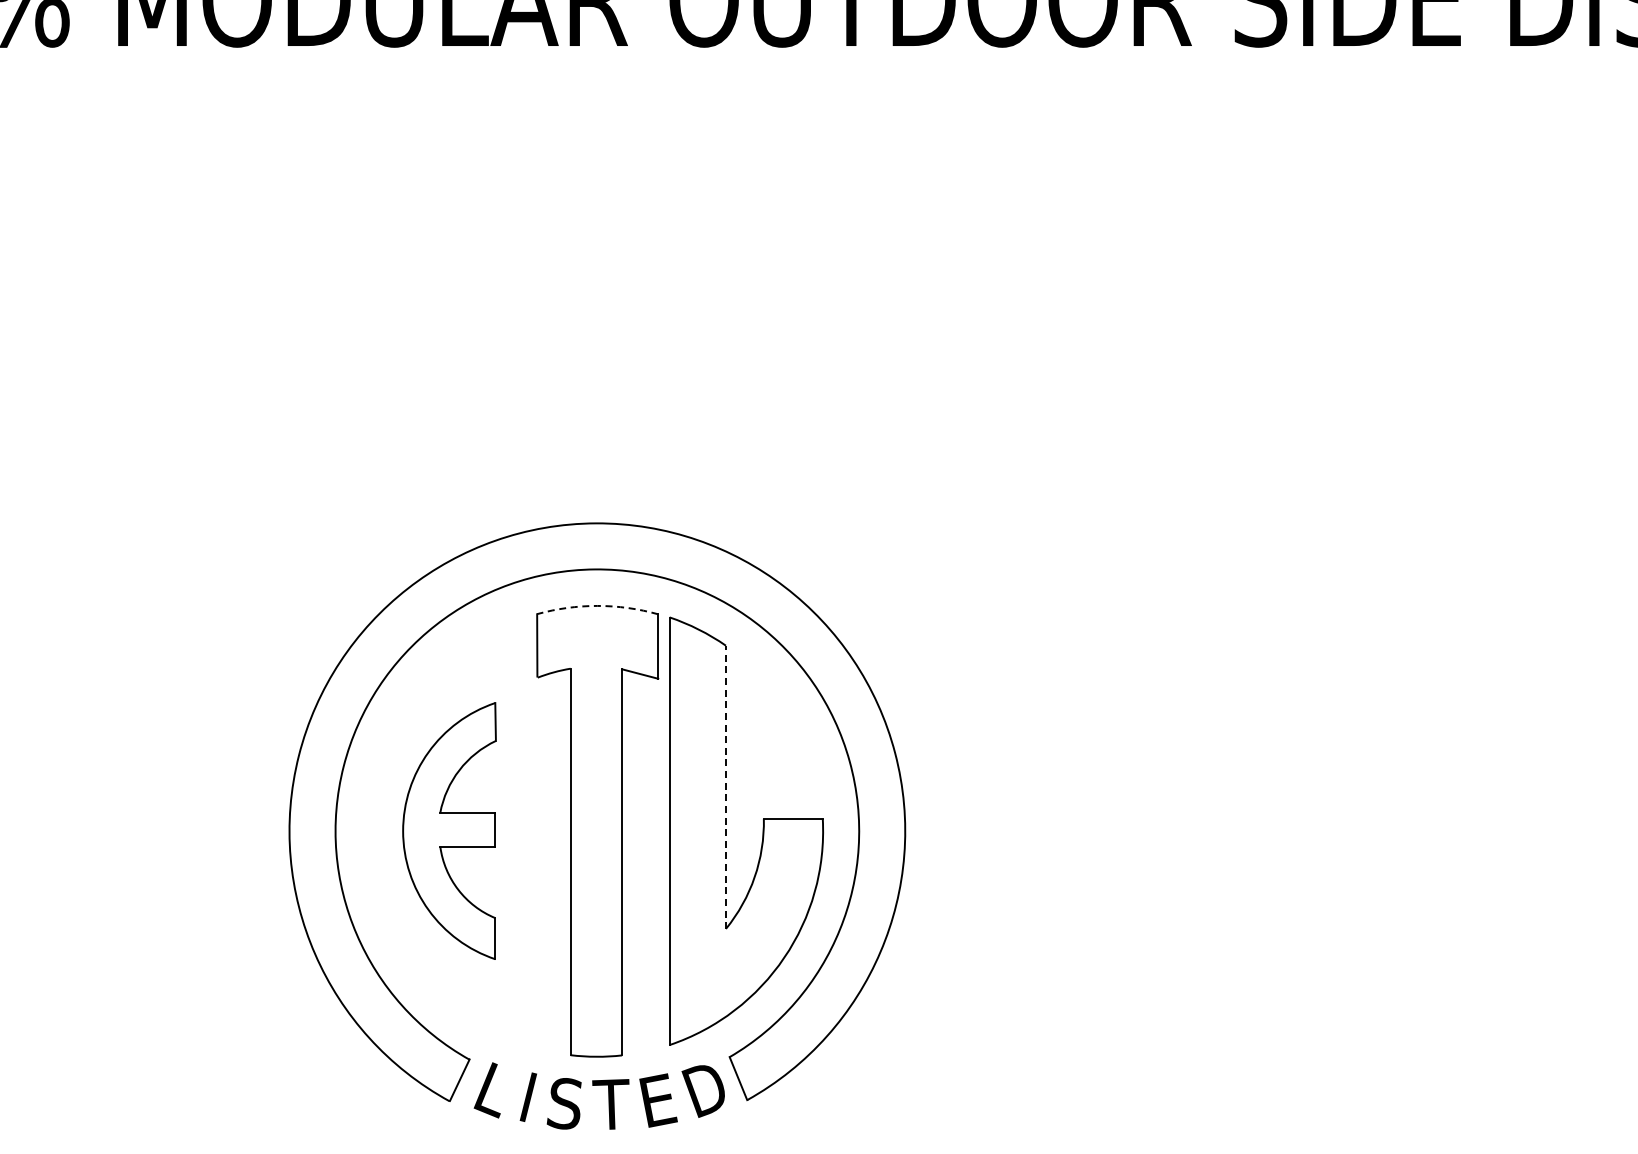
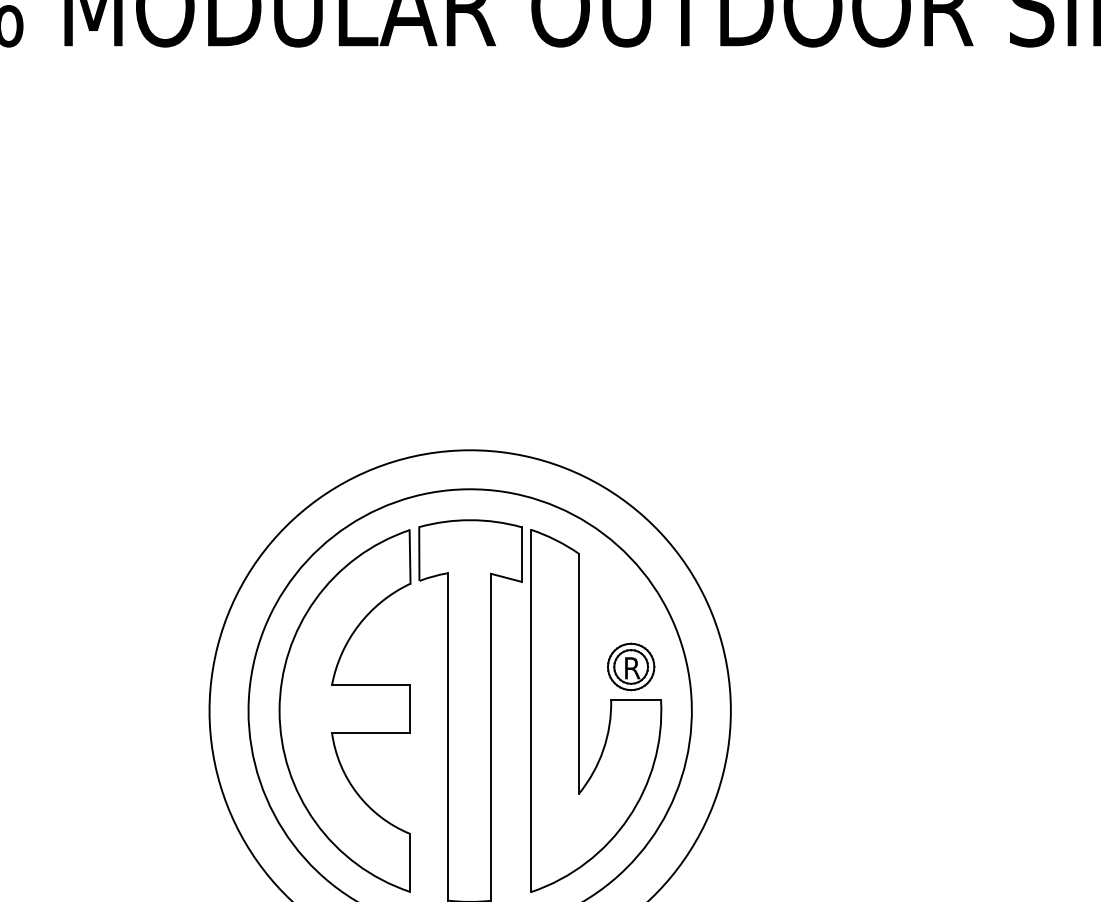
arc: (597, 605) -> (470, 519), dashed -> solid
part: (787, 779) -> (631, 667), added
line: (725, 787) -> (578, 673), dashed -> solid
part: (449, 830) -> (345, 710), size x1.67

